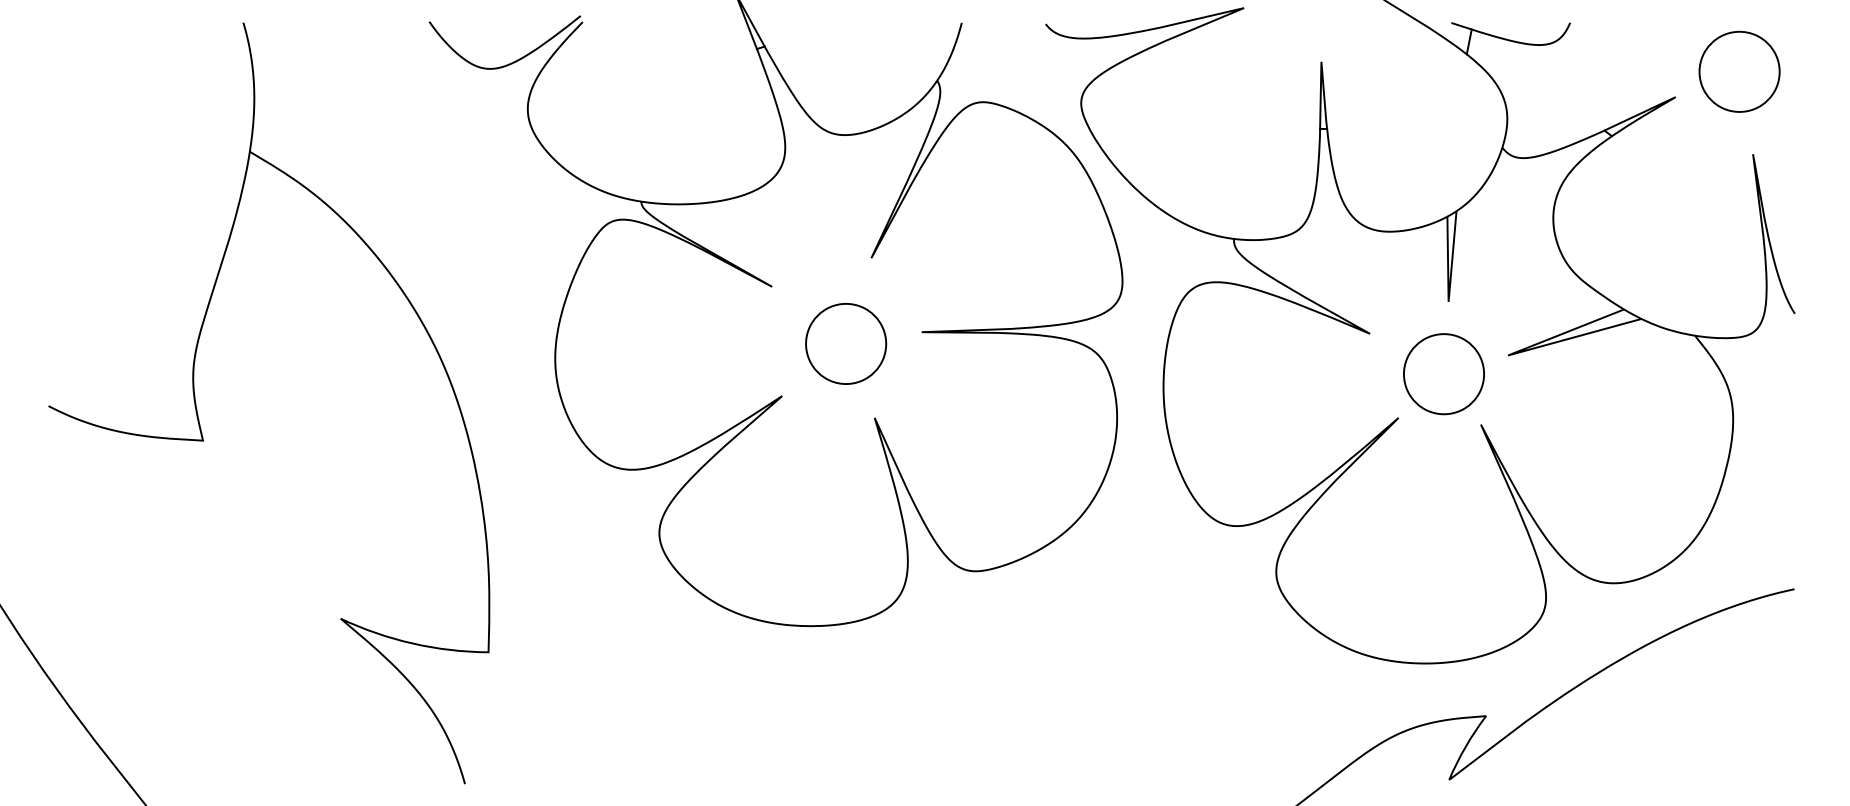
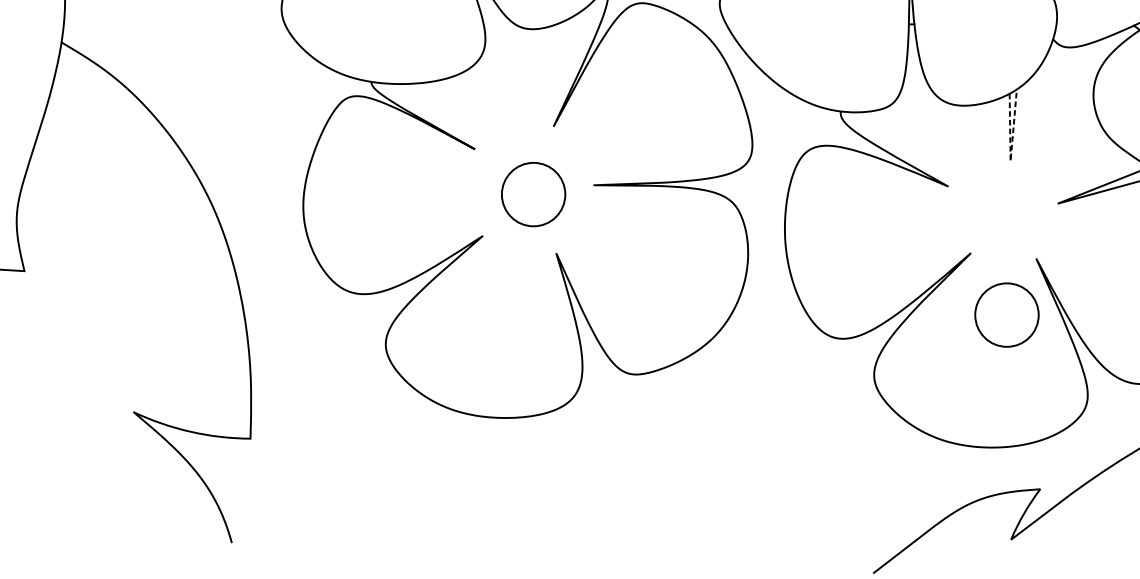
line: (1448, 298) -> (1010, 158), solid -> dashed
circle: (1443, 374) -> (1006, 315), moved

